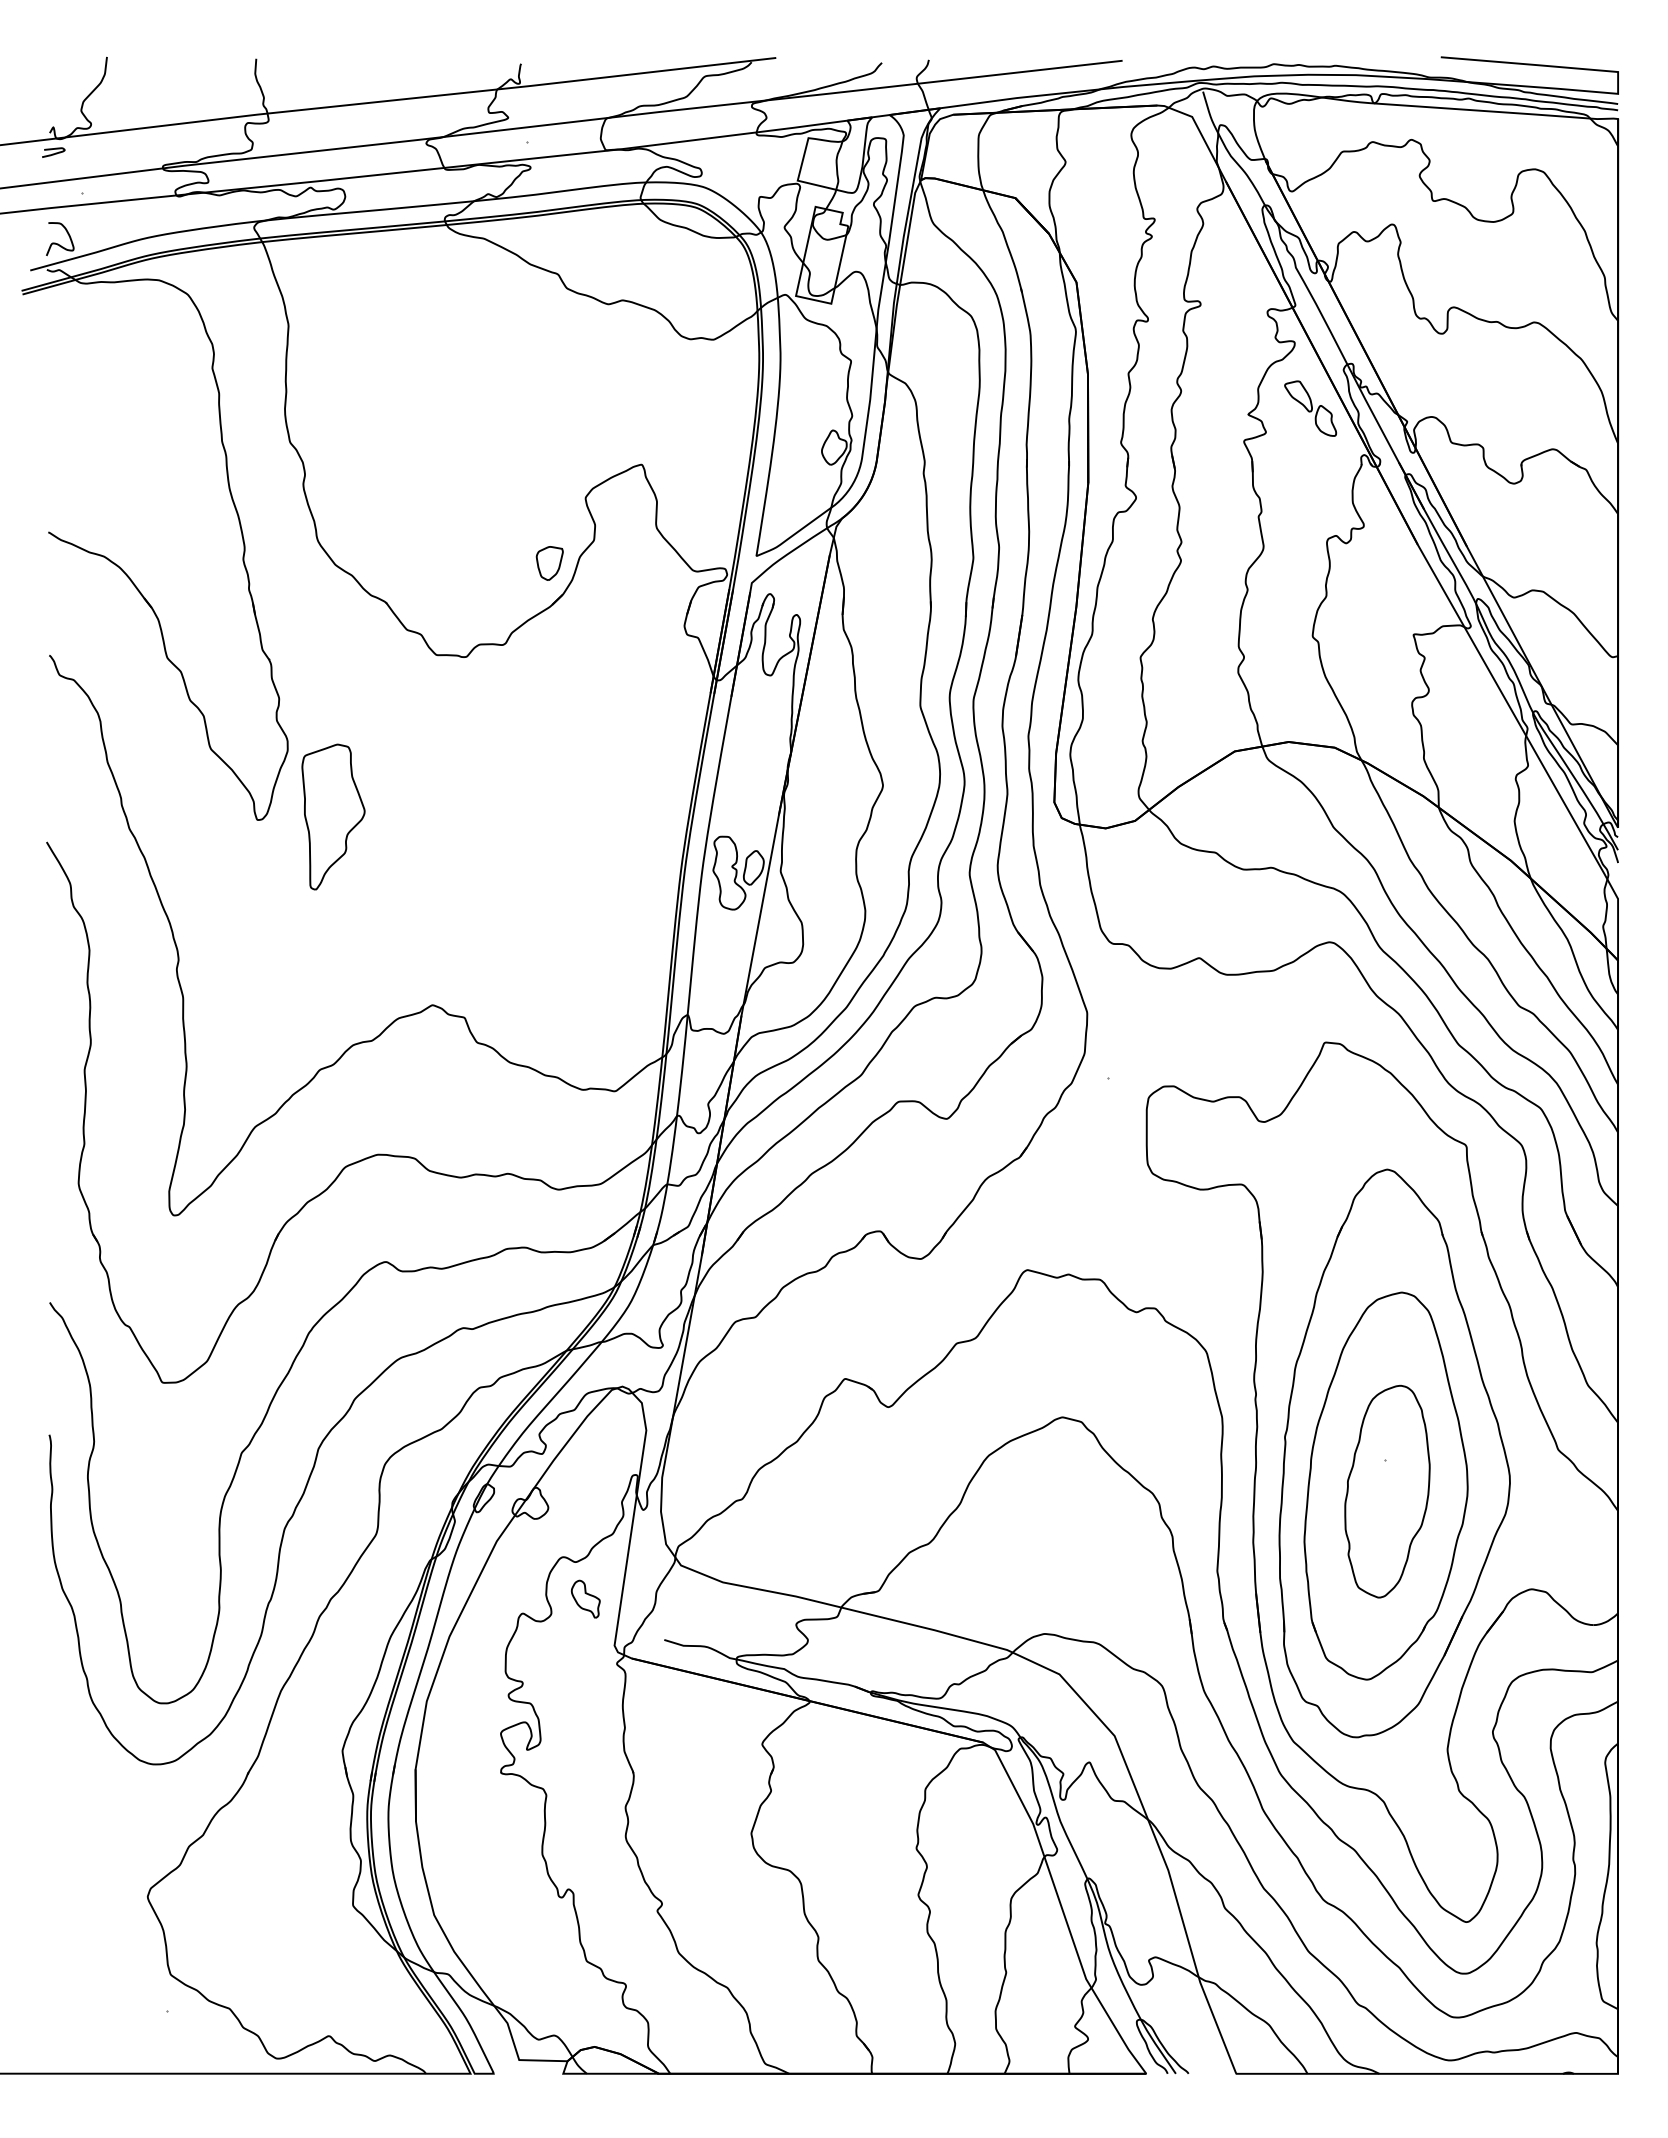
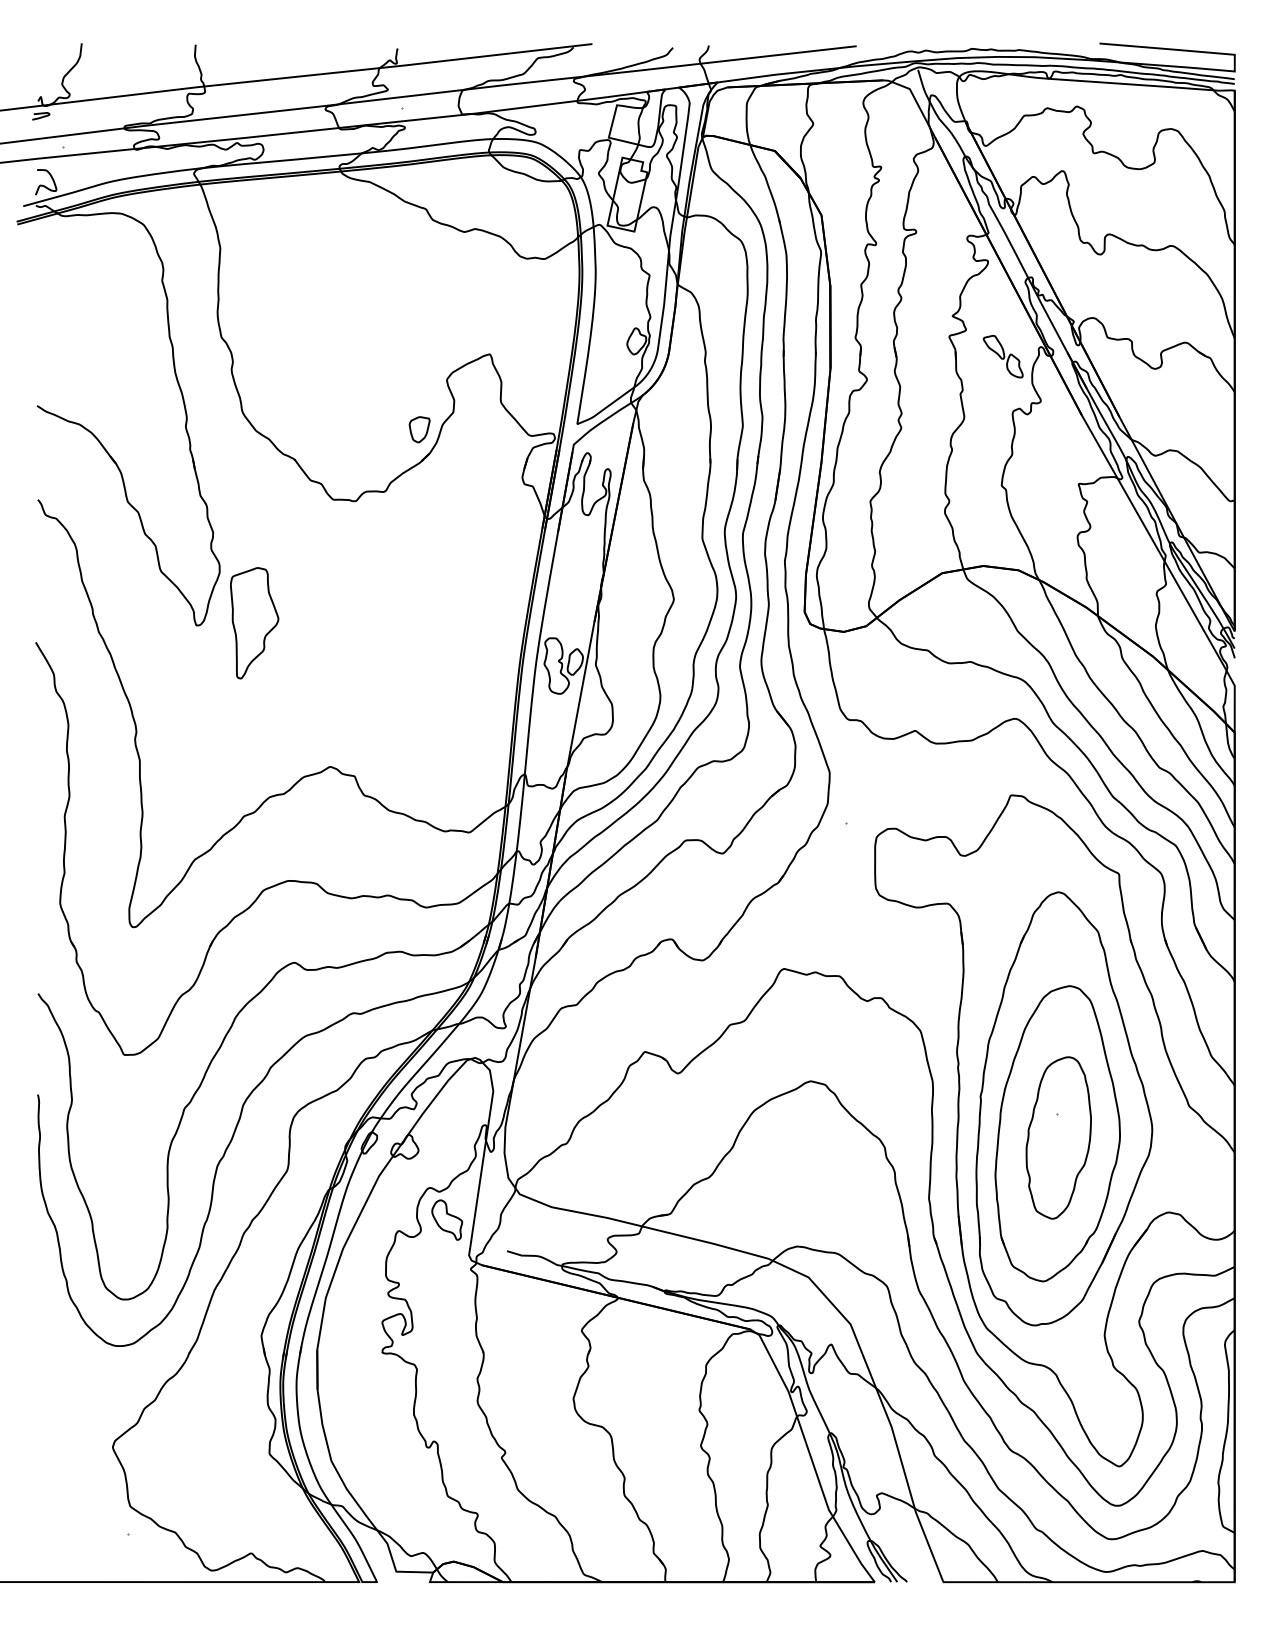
part: (1310, 408) -> (1003, 356), moved
part: (585, 1598) -> (446, 1219), size x1.4

